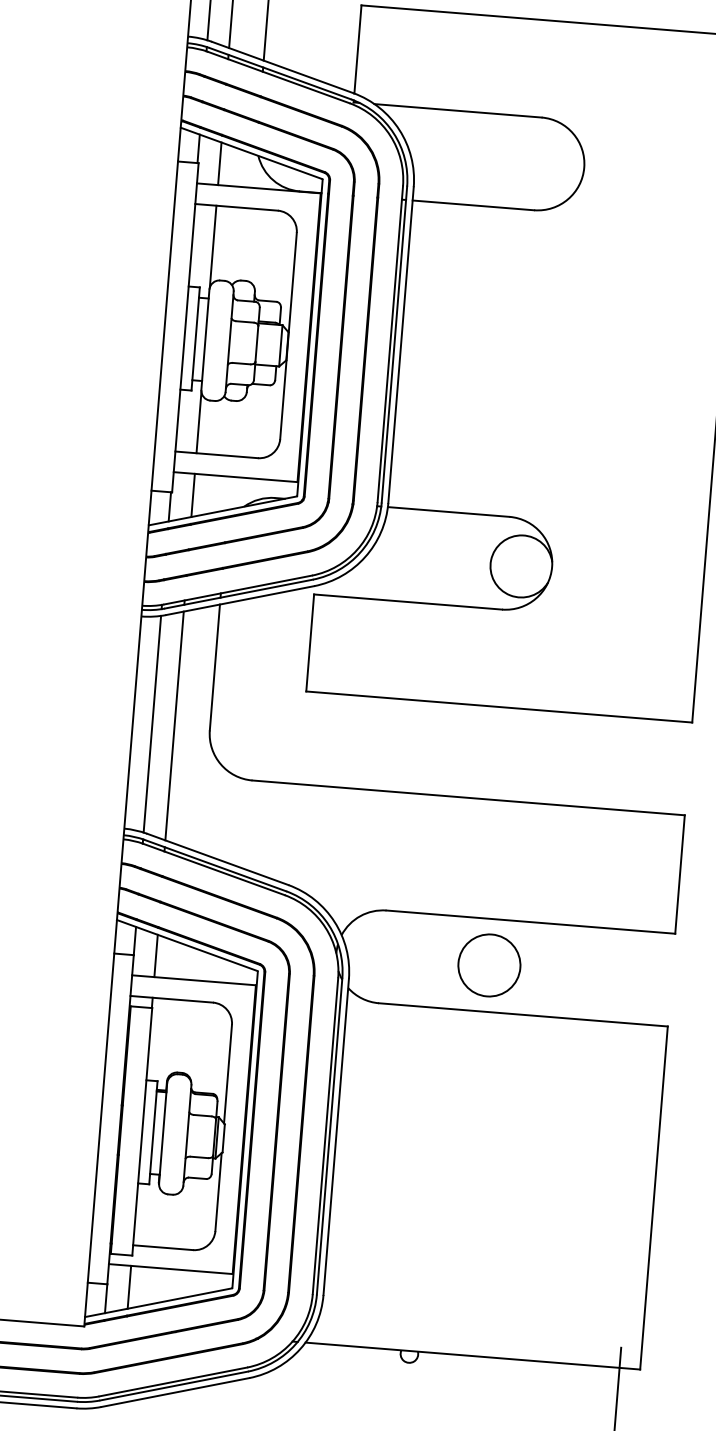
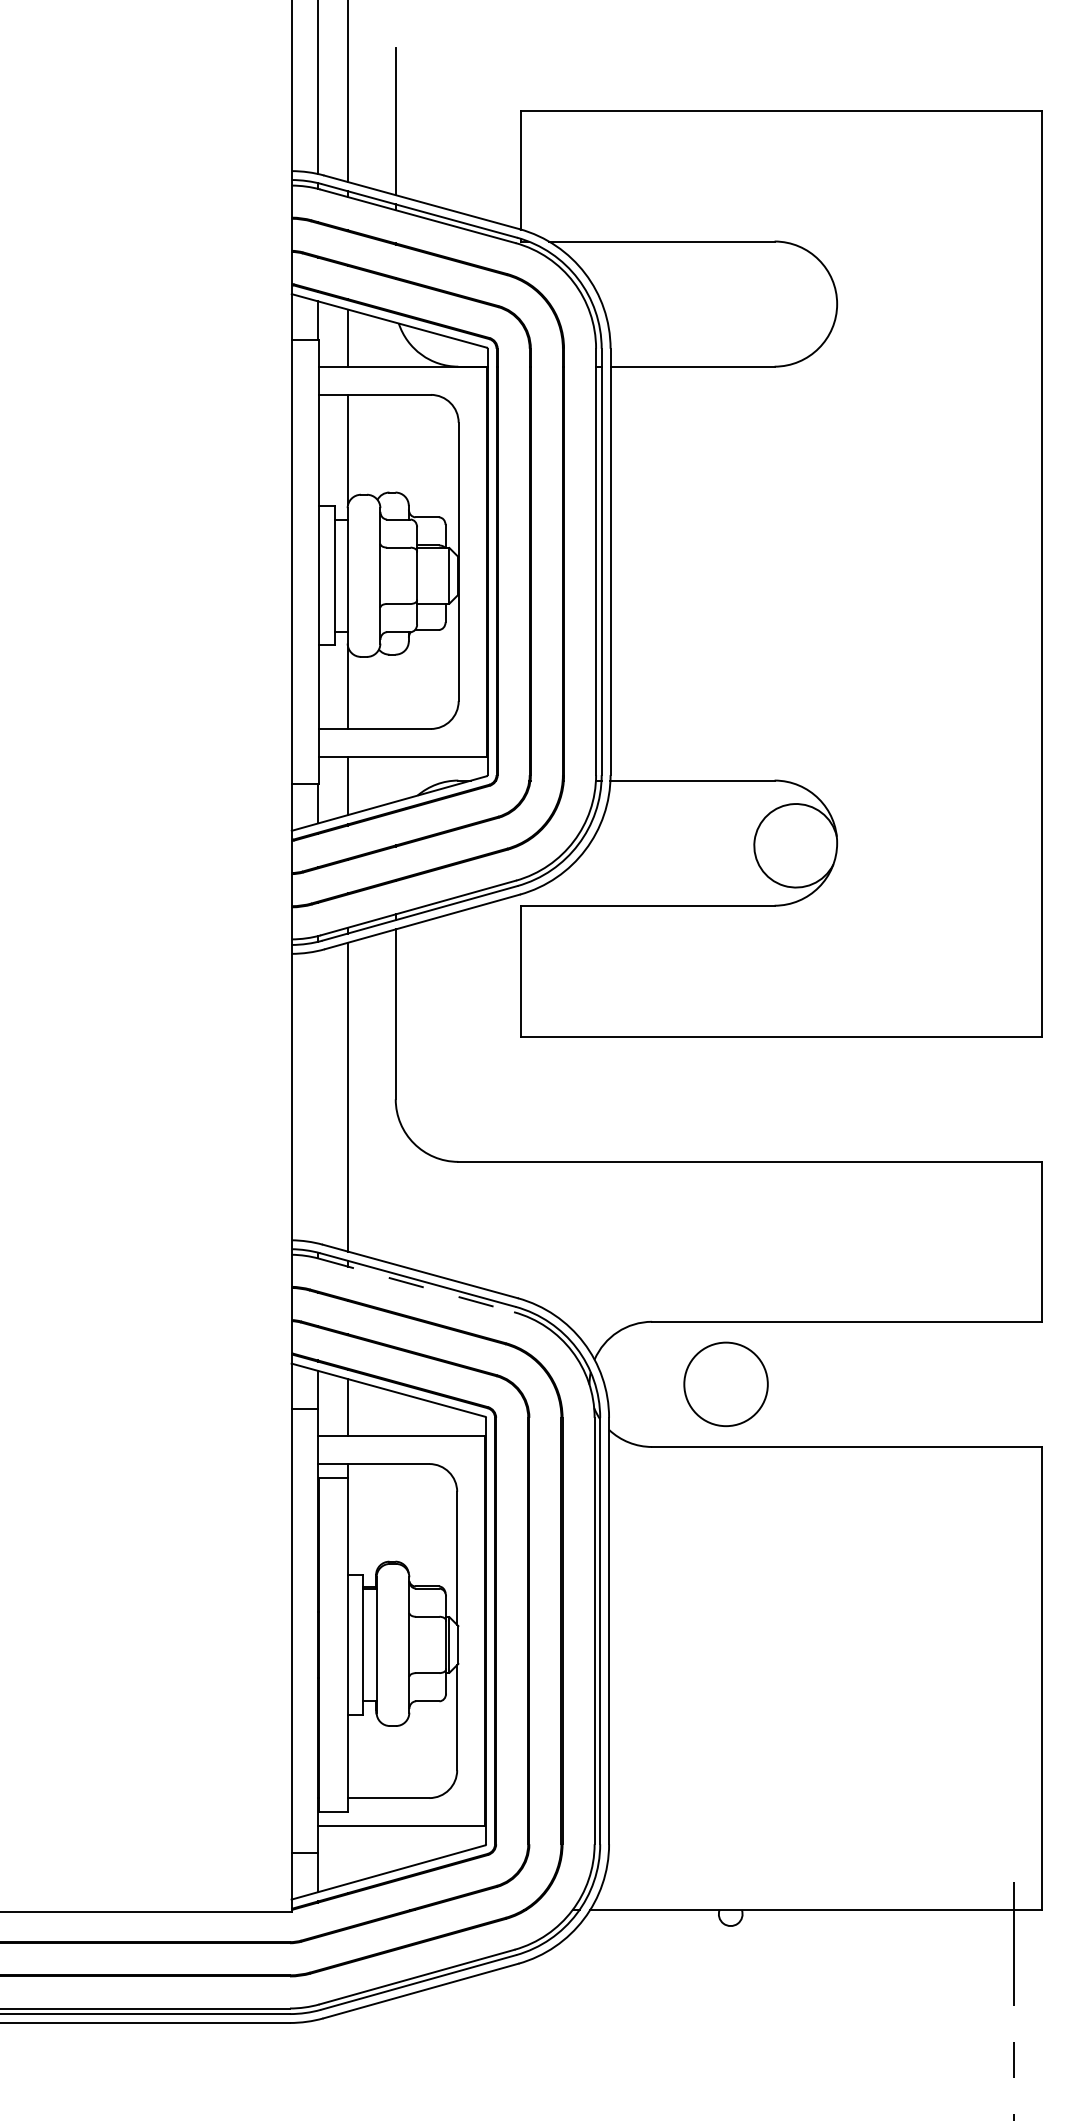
line: (152, 723) -> (317, 1096), removed
line: (214, 869) -> (417, 1285), solid -> dashed
circle: (488, 965) -> (725, 1384), moved
line: (129, 1286) -> (347, 1854), removed

